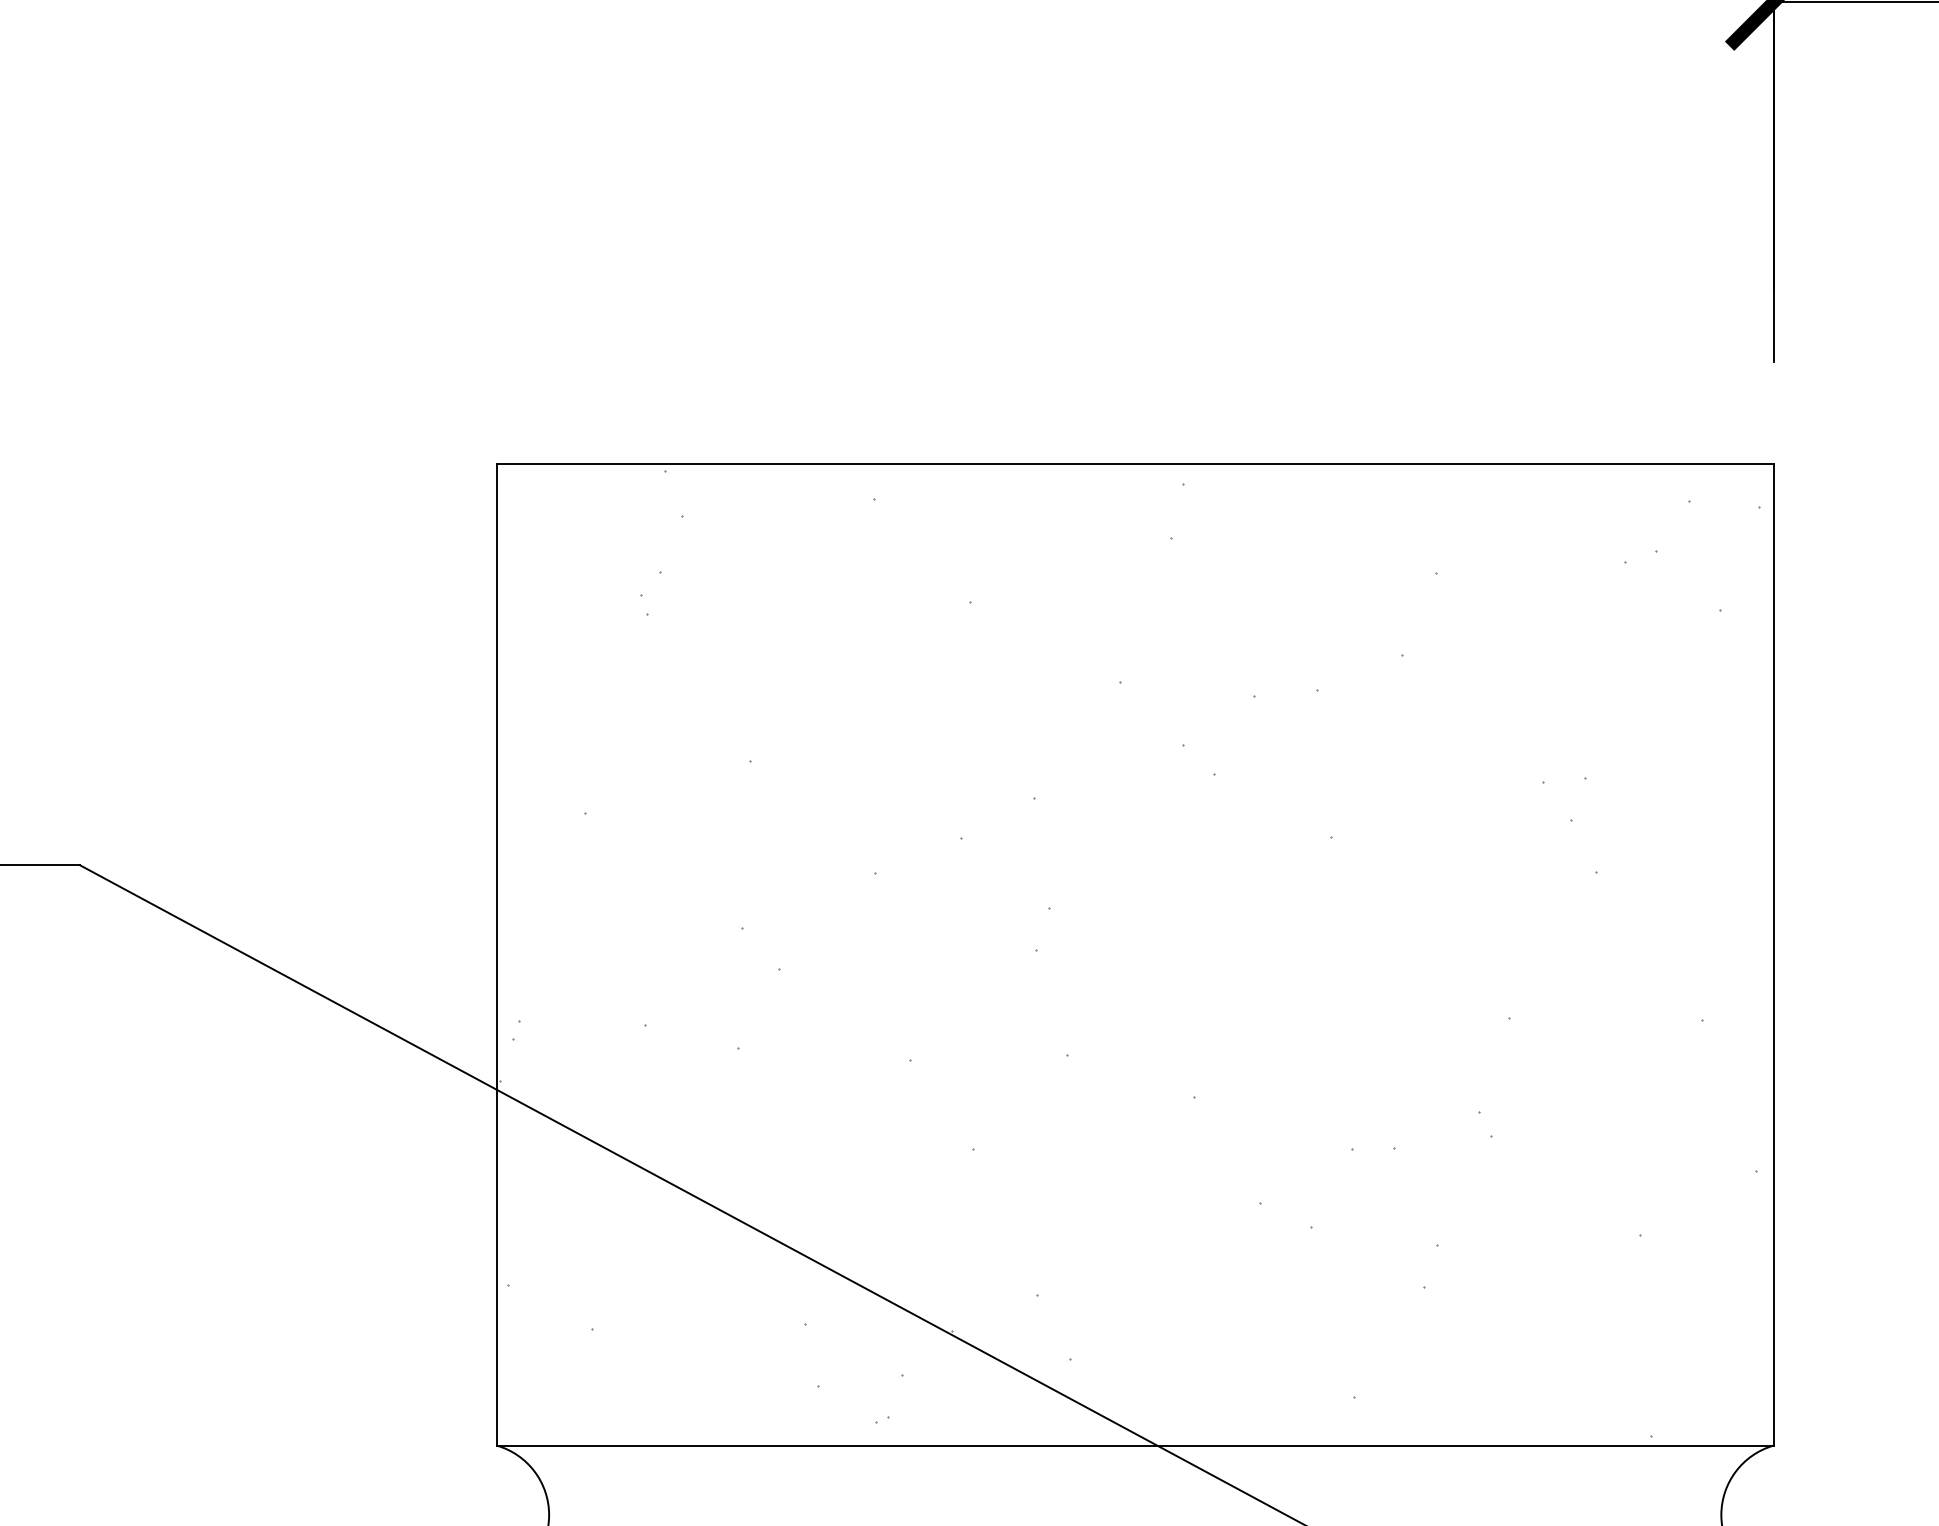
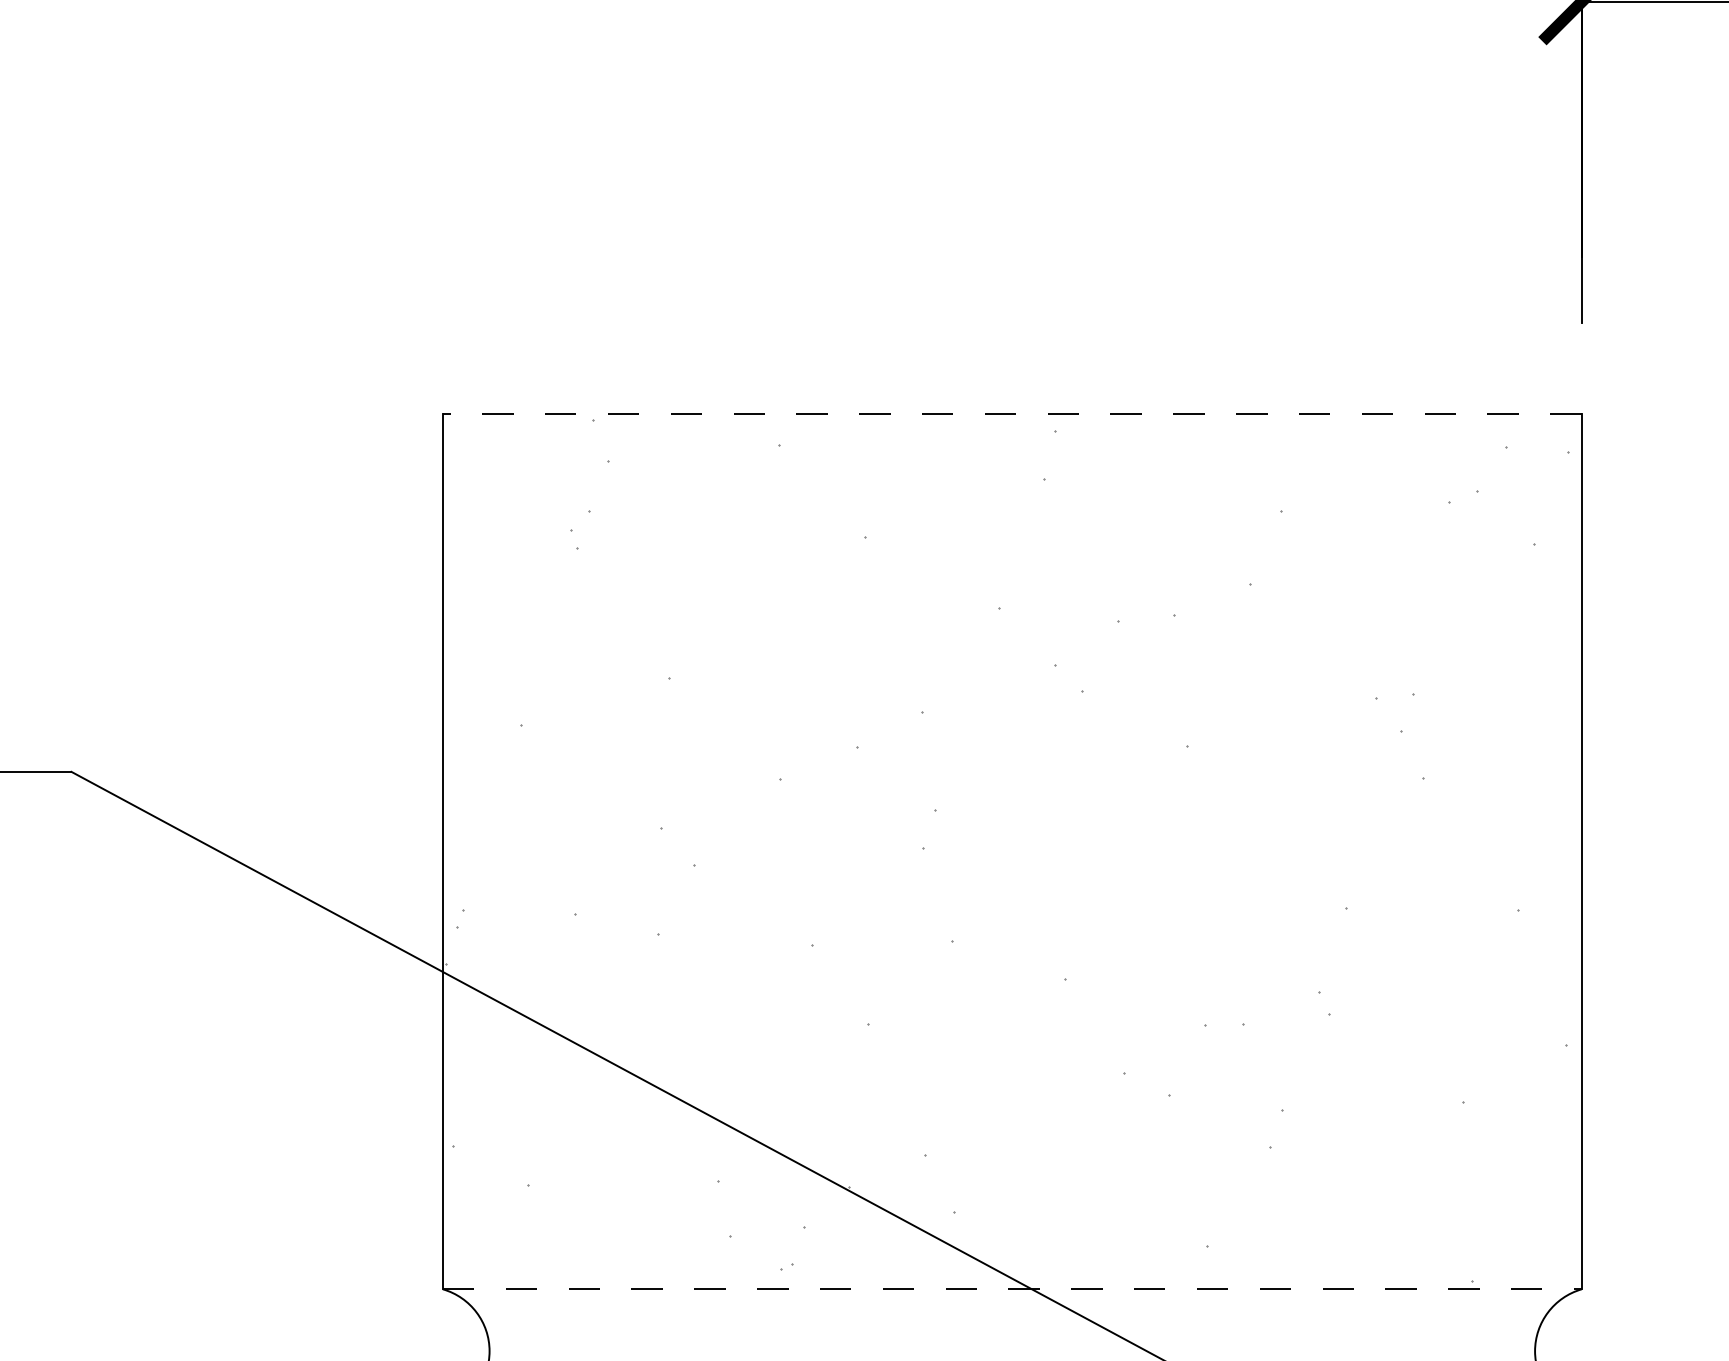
line: (1134, 464) -> (1011, 414), solid -> dashed
line: (1135, 1445) -> (1012, 1289), solid -> dashed

